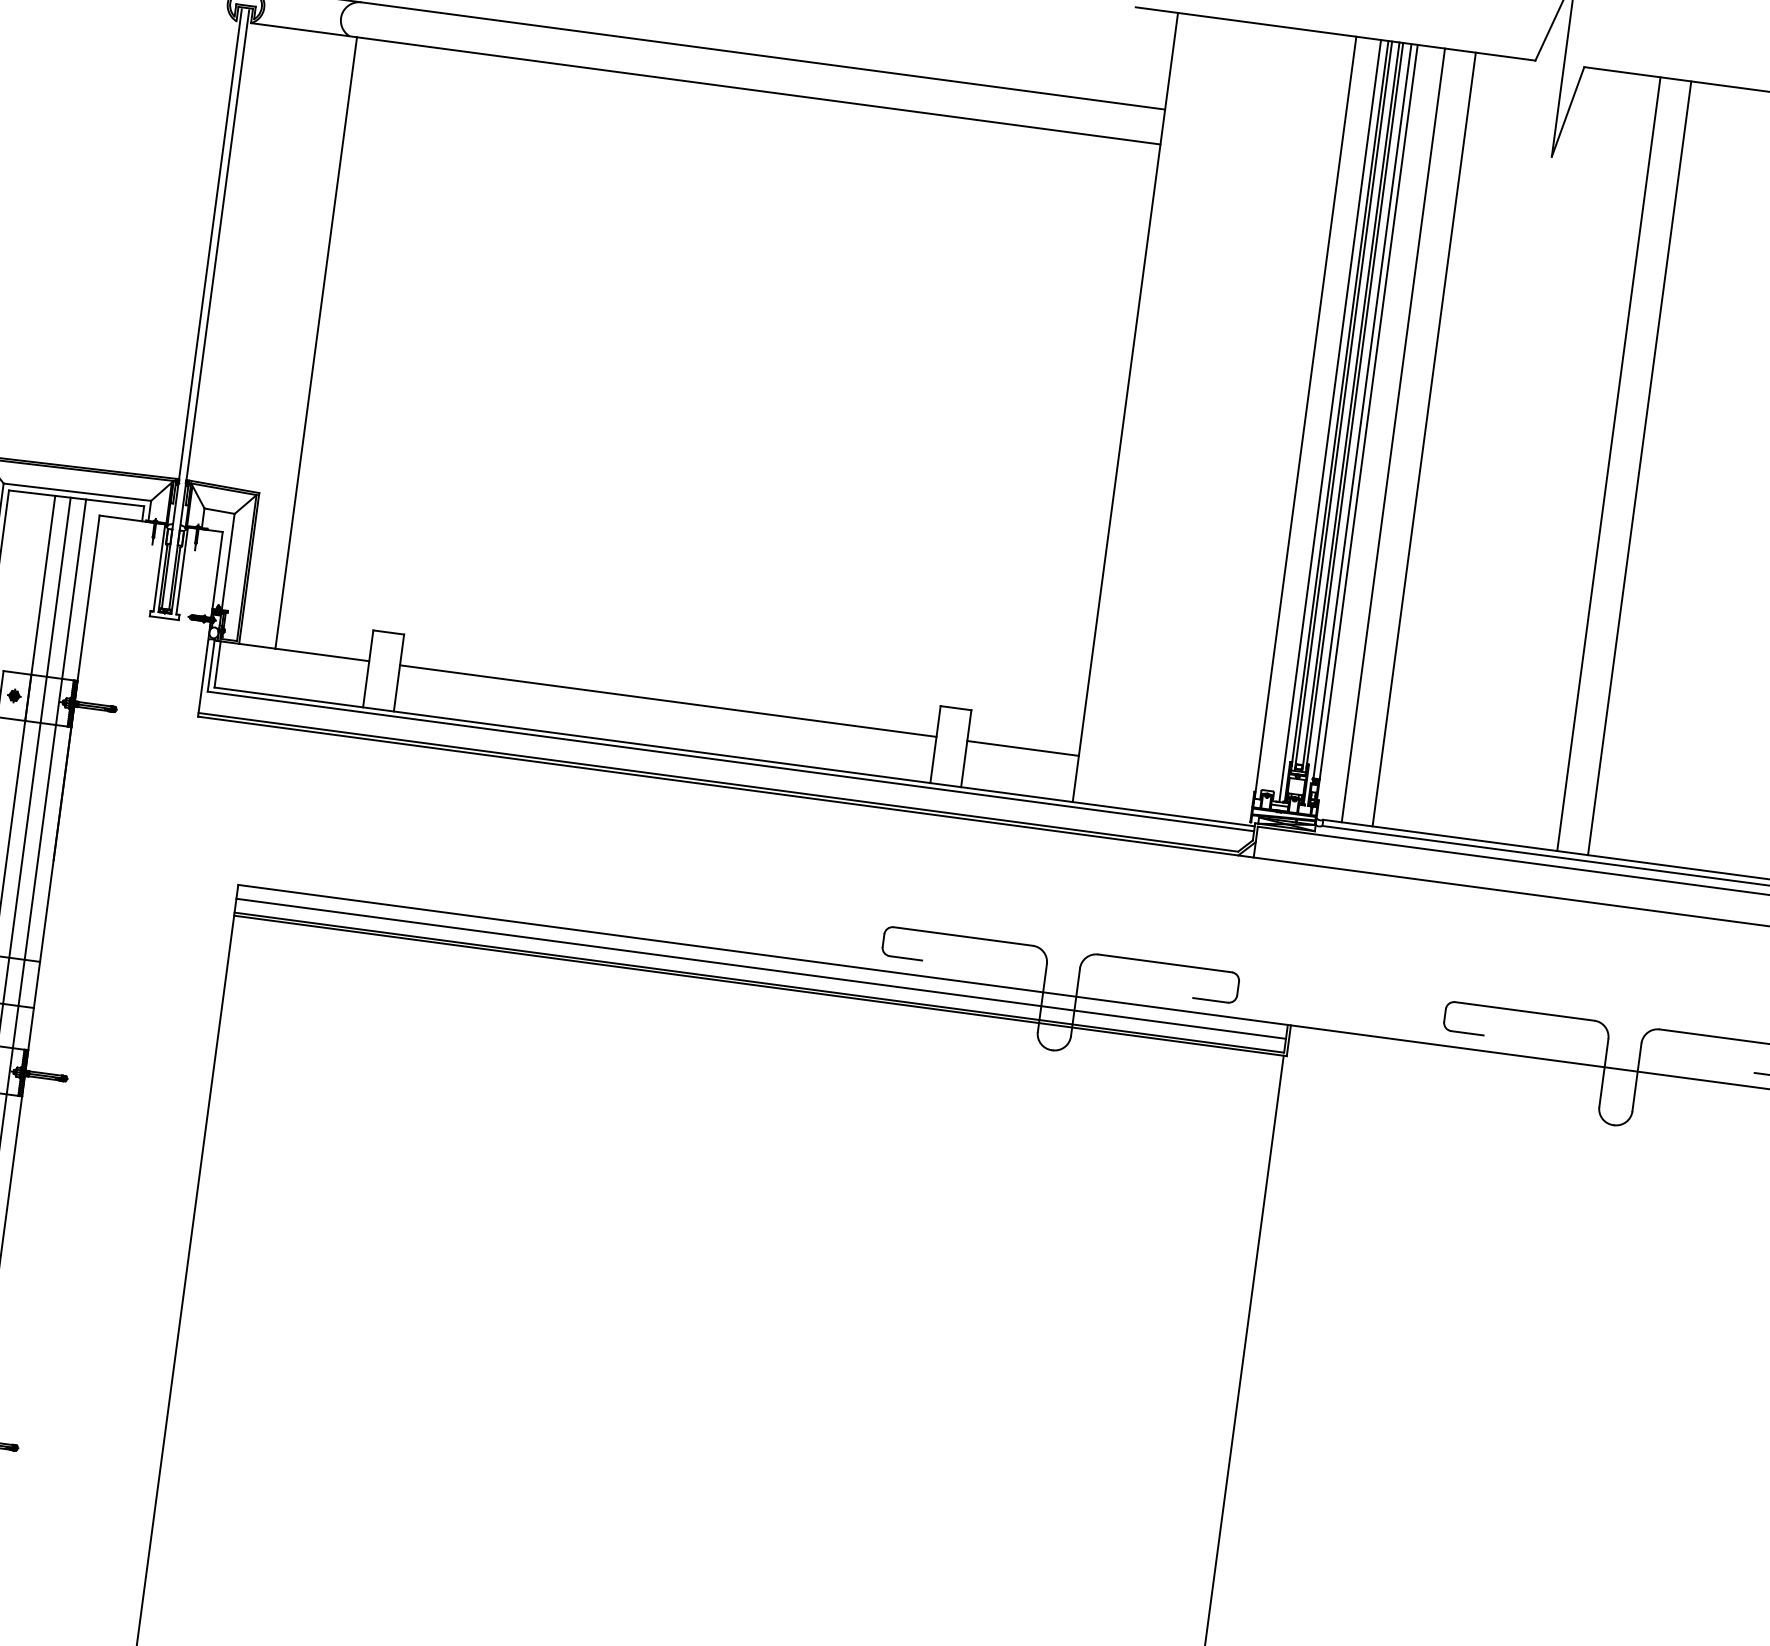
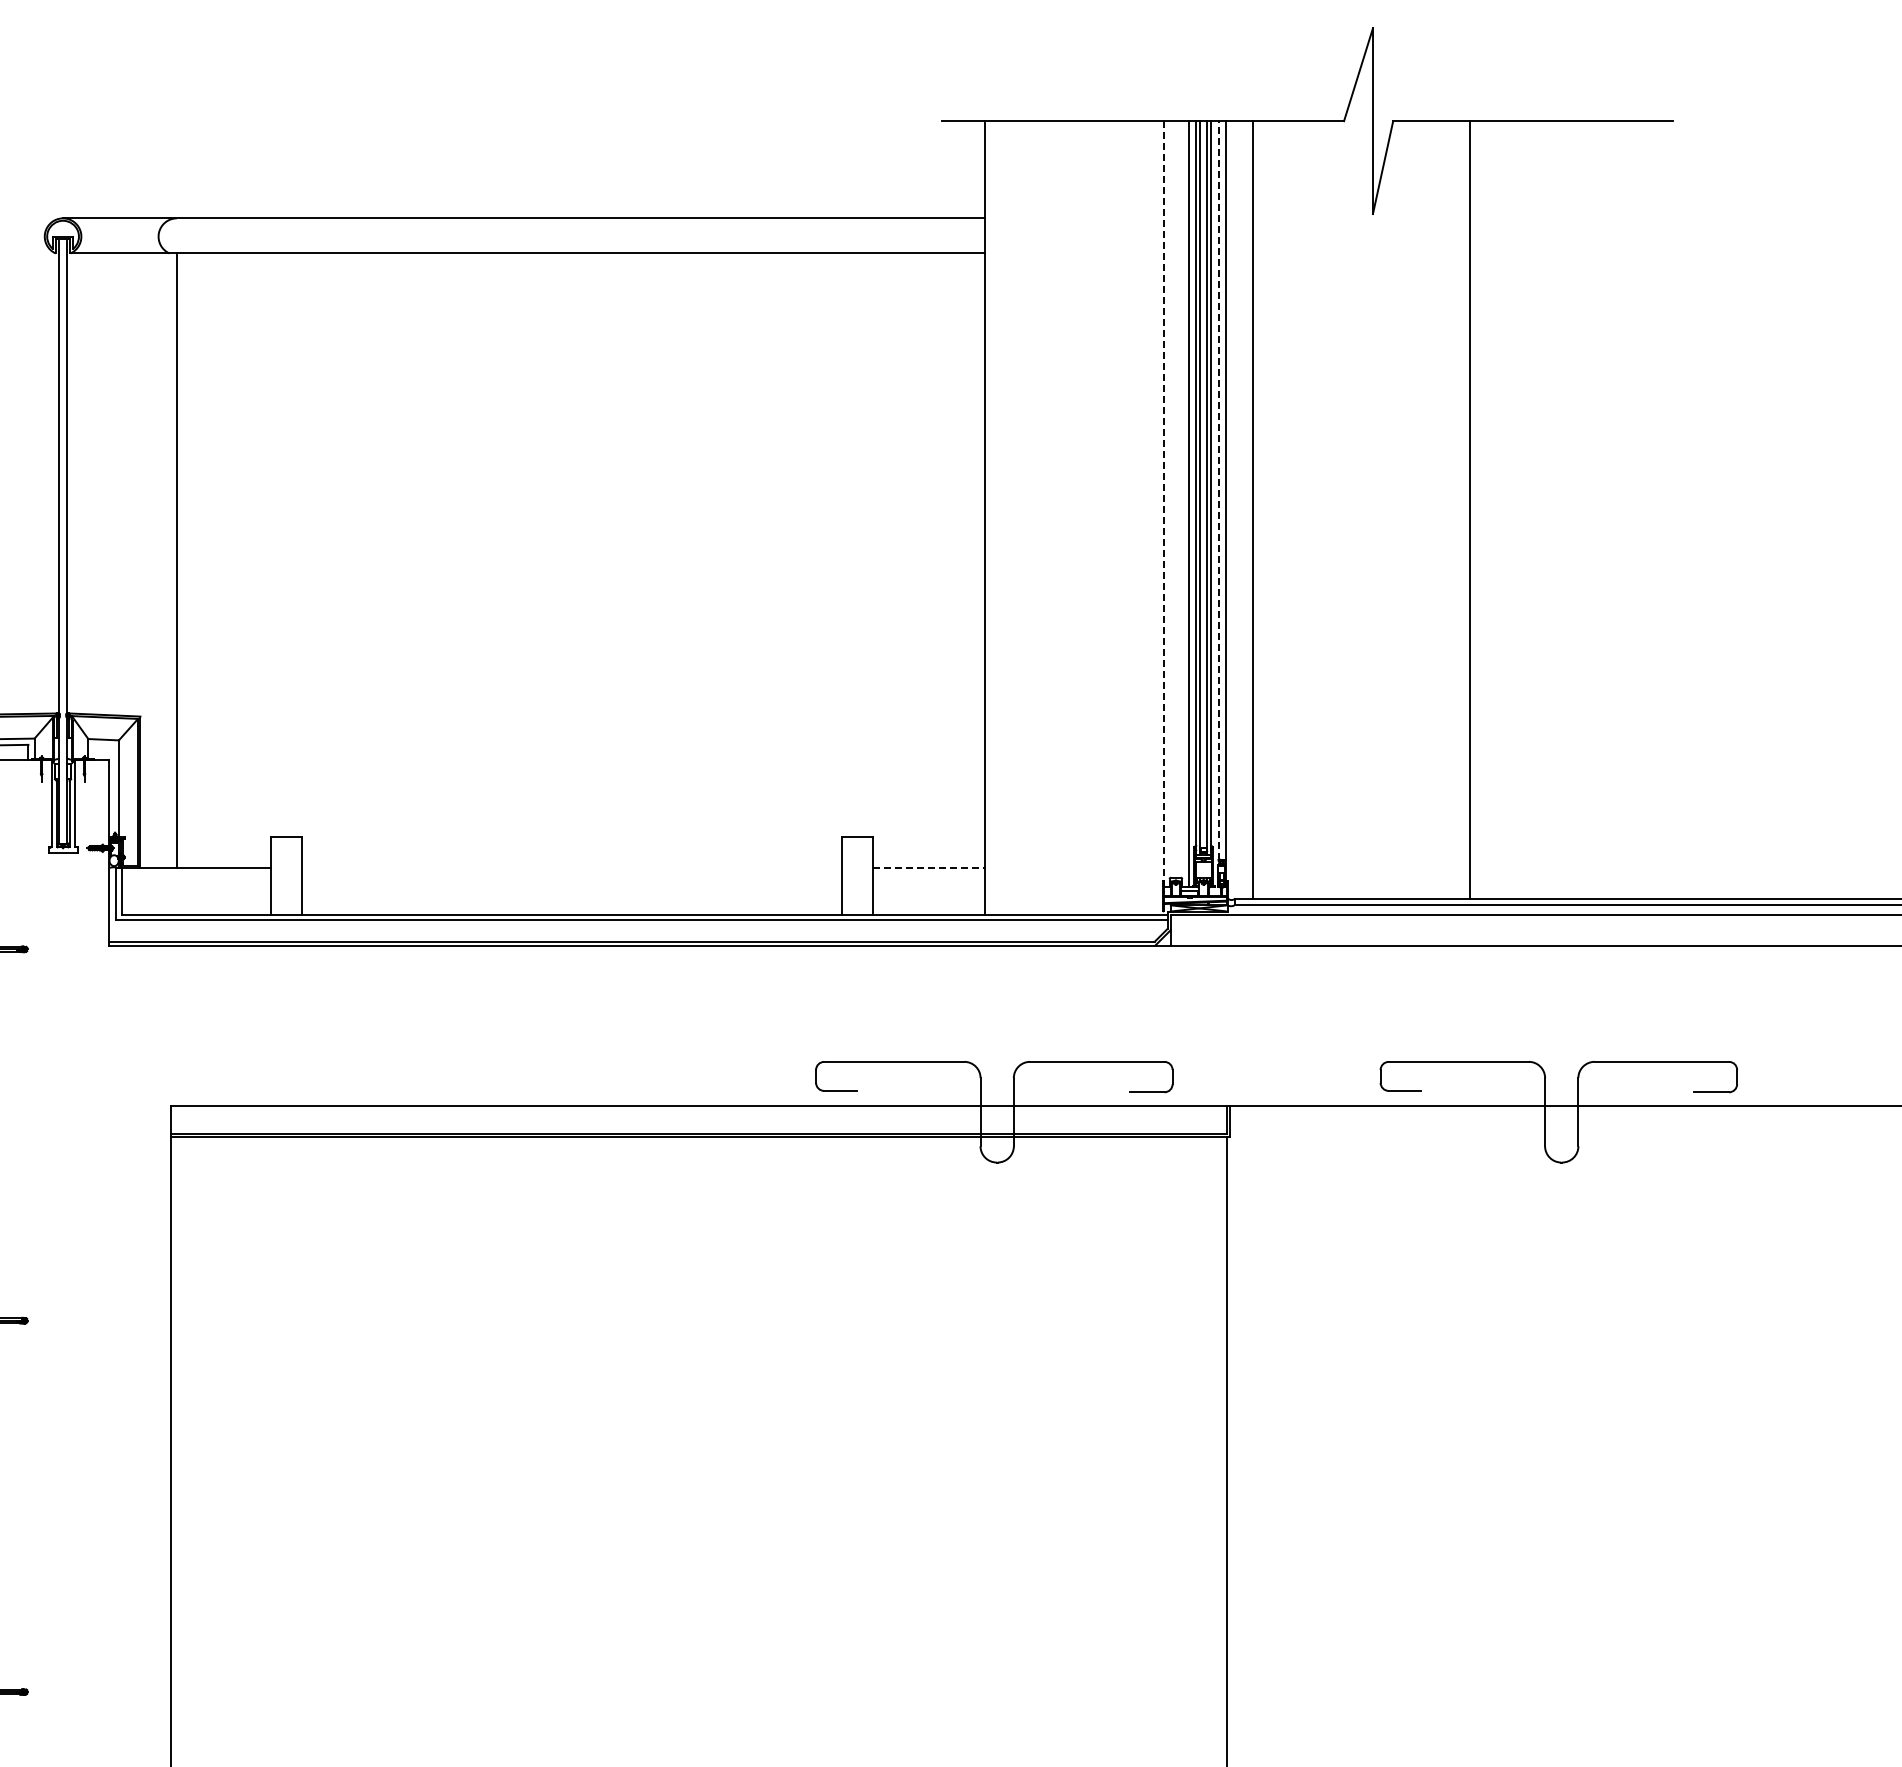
line: (1362, 410) -> (1219, 489), solid -> dashed
line: (1306, 417) -> (1164, 503), solid -> dashed
line: (1424, 439) -> (1284, 510), removed
line: (1639, 468) -> (1500, 510), removed
line: (667, 701) -> (571, 868), removed
line: (1023, 748) -> (929, 868), solid -> dashed
line: (760, 968) -> (698, 1120), removed

